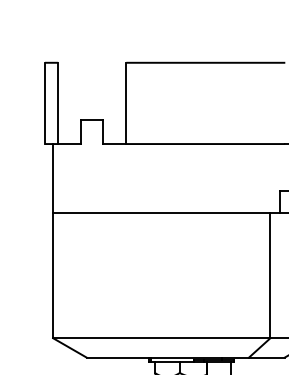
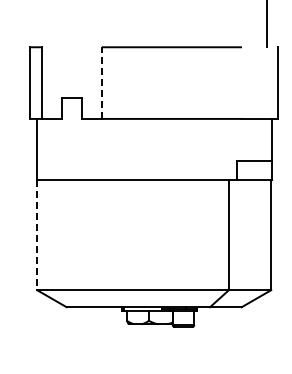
line: (126, 103) -> (101, 83), solid -> dashed
line: (53, 276) -> (37, 235), solid -> dashed

